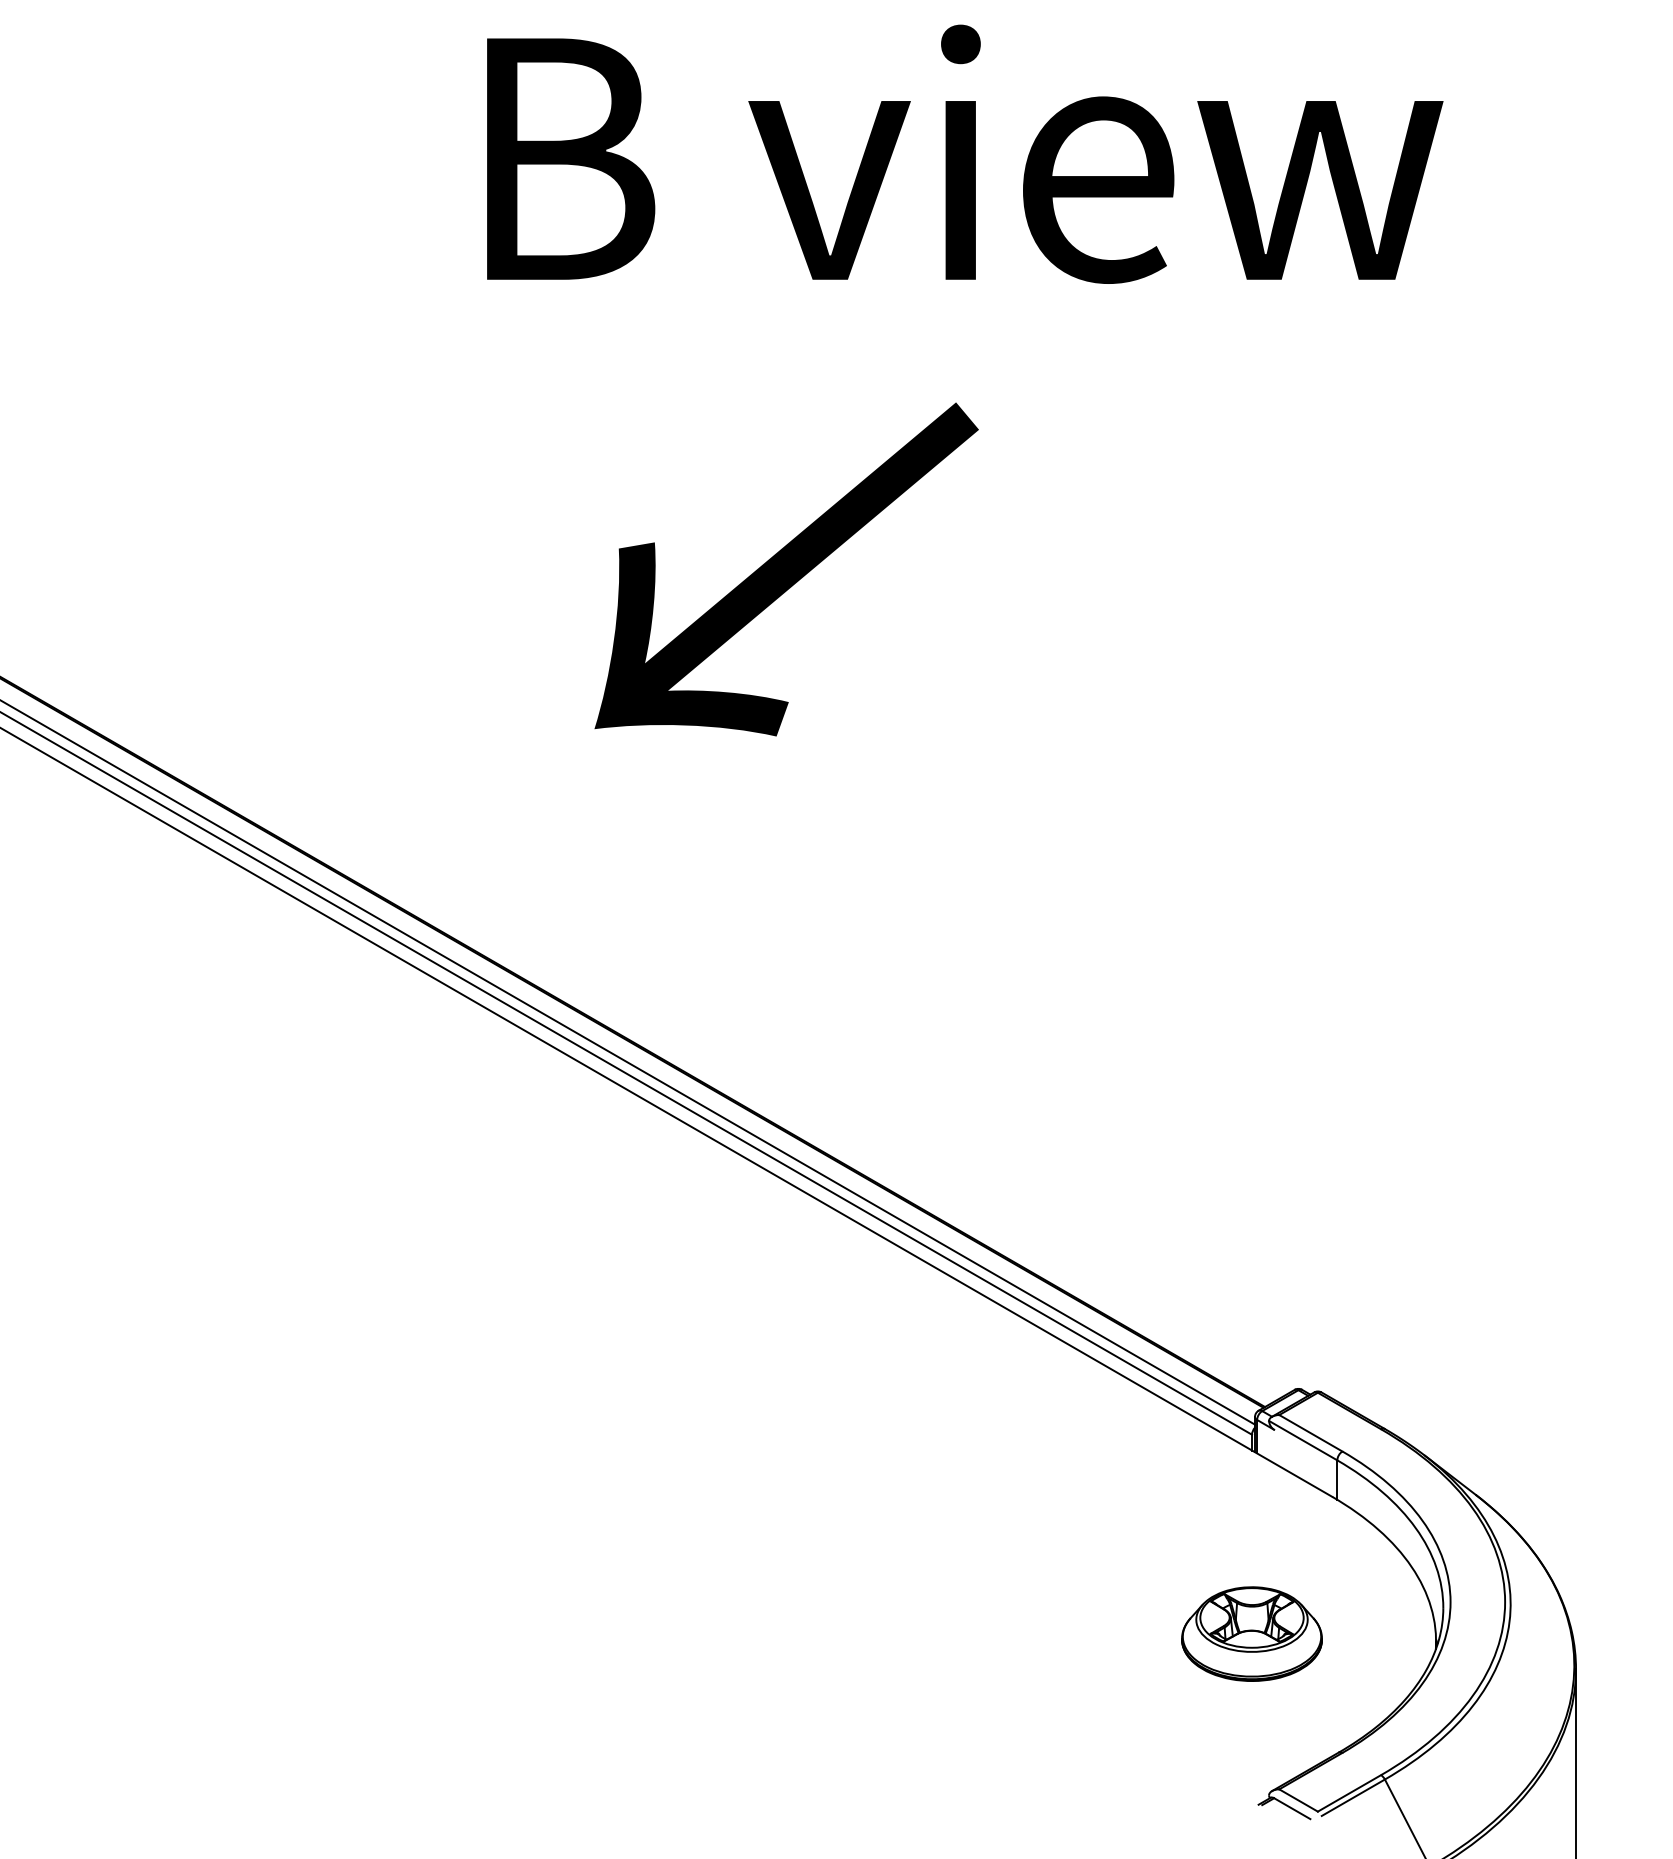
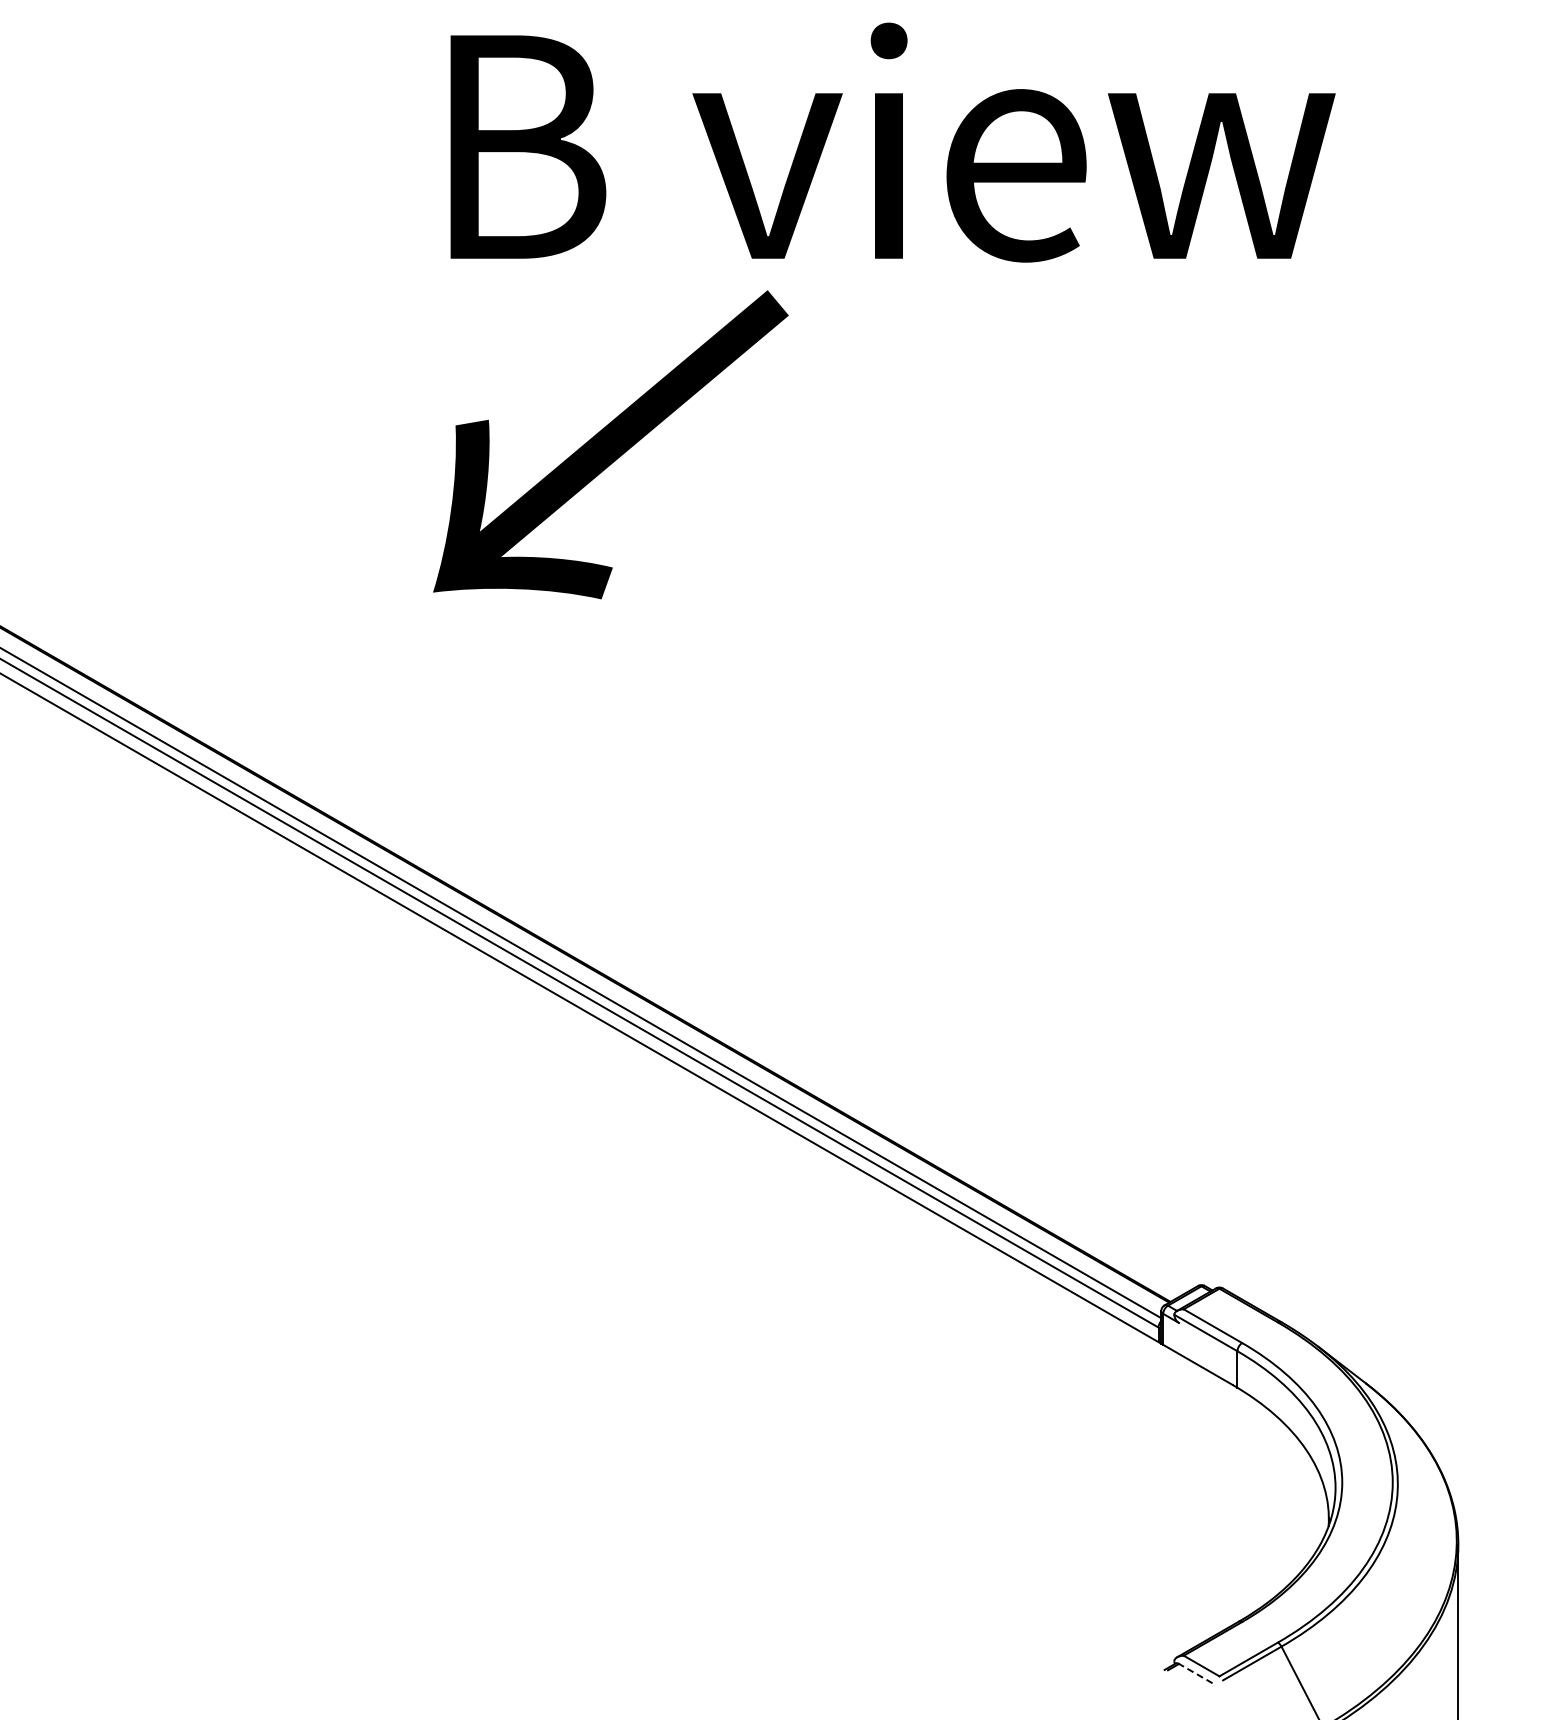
text: (786, 569) -> (610, 444), moved
part: (1251, 1633) -> (1158, 1511), removed
line: (1291, 1808) -> (1195, 1673), solid -> dashed

